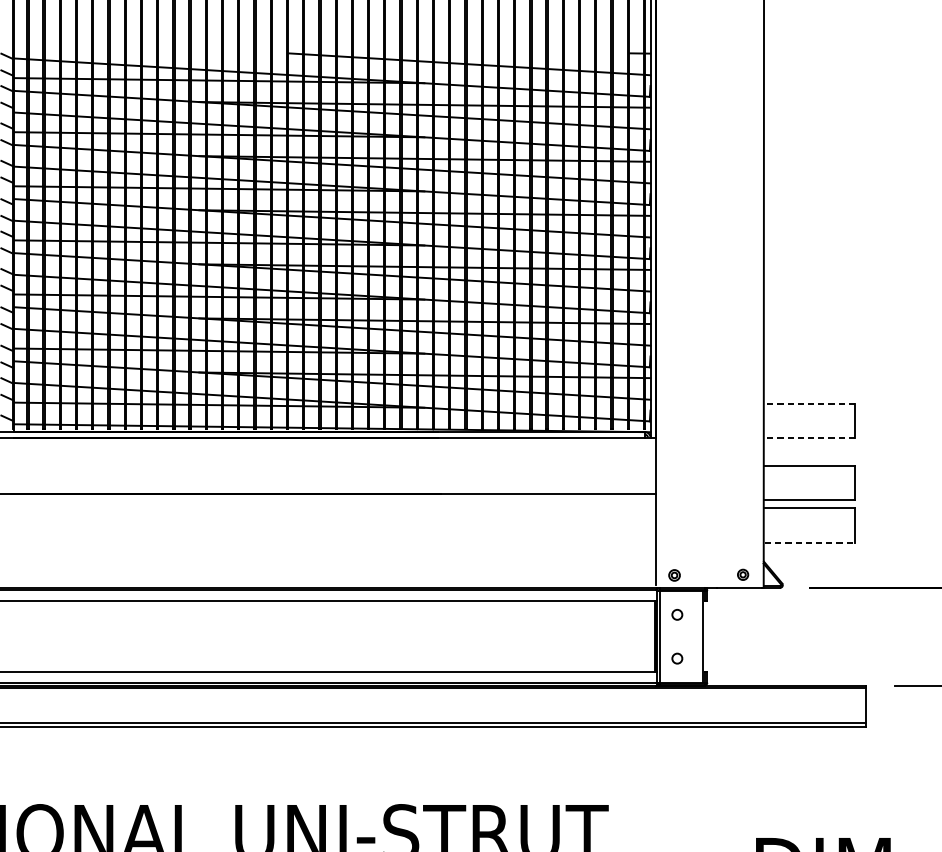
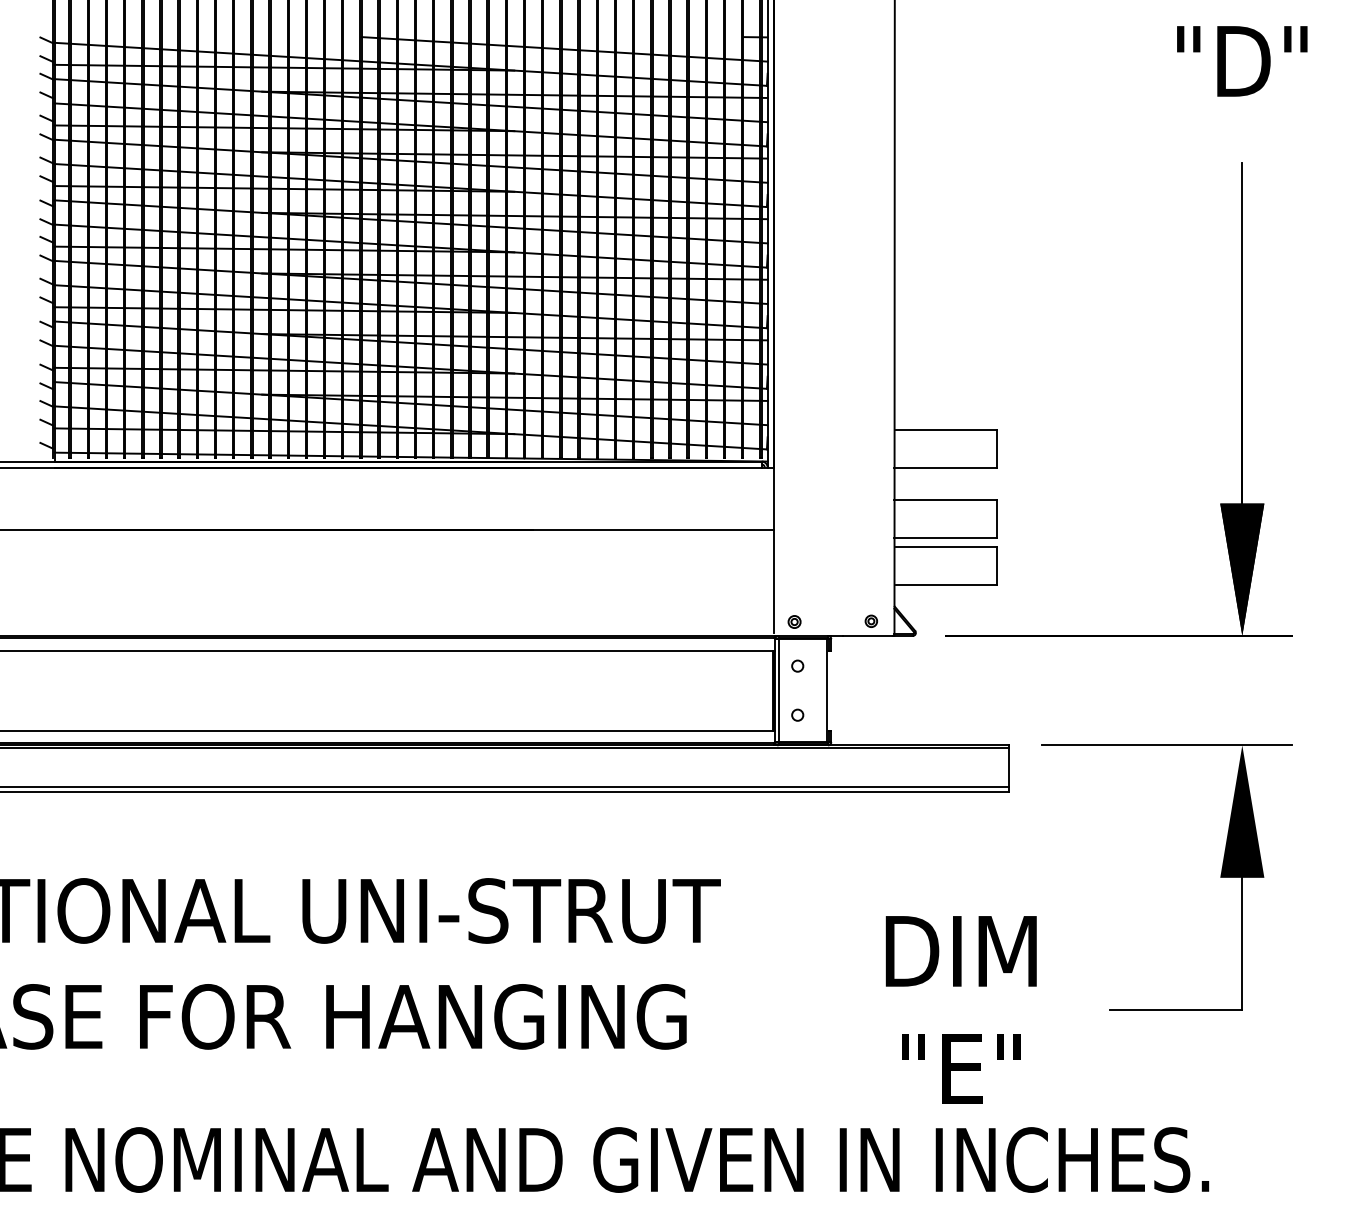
line: (809, 403) -> (945, 429), dashed -> solid
line: (809, 438) -> (945, 468), dashed -> solid
line: (810, 542) -> (946, 585), dashed -> solid

